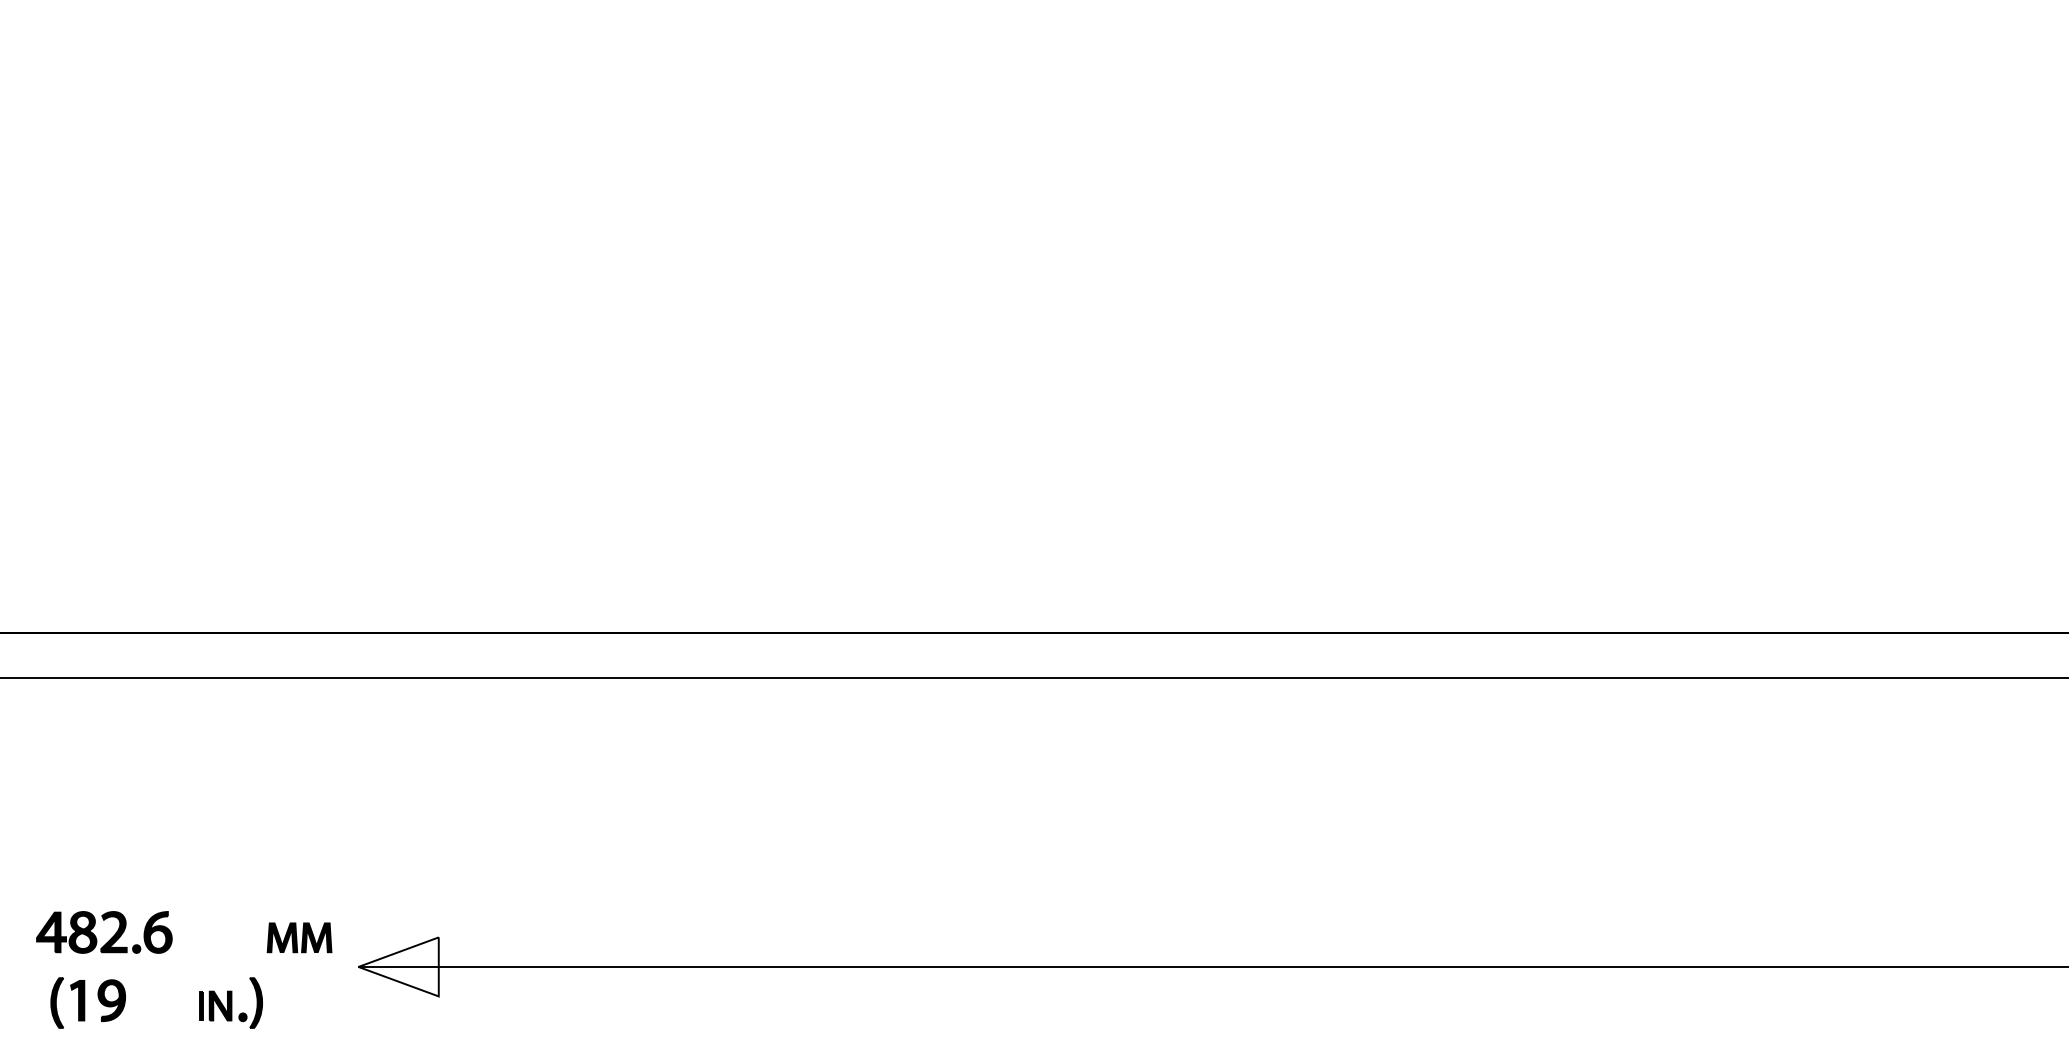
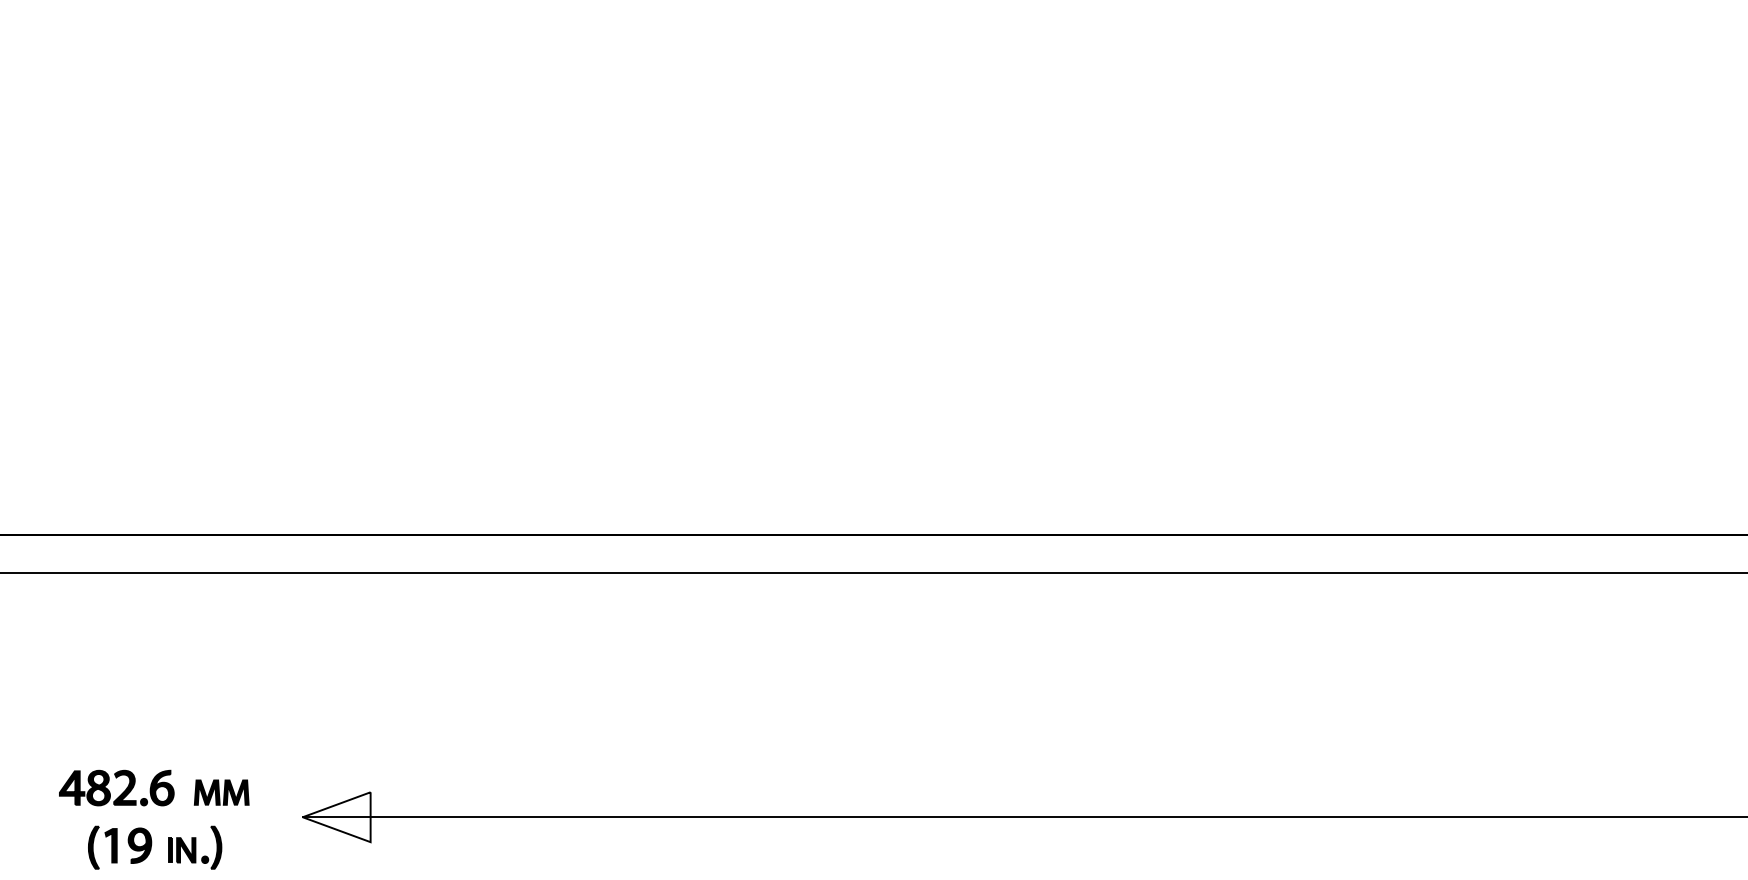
part: (299, 937) -> (221, 792), moved
part: (110, 938) -> (121, 793), moved
part: (87, 1002) -> (119, 847), moved

